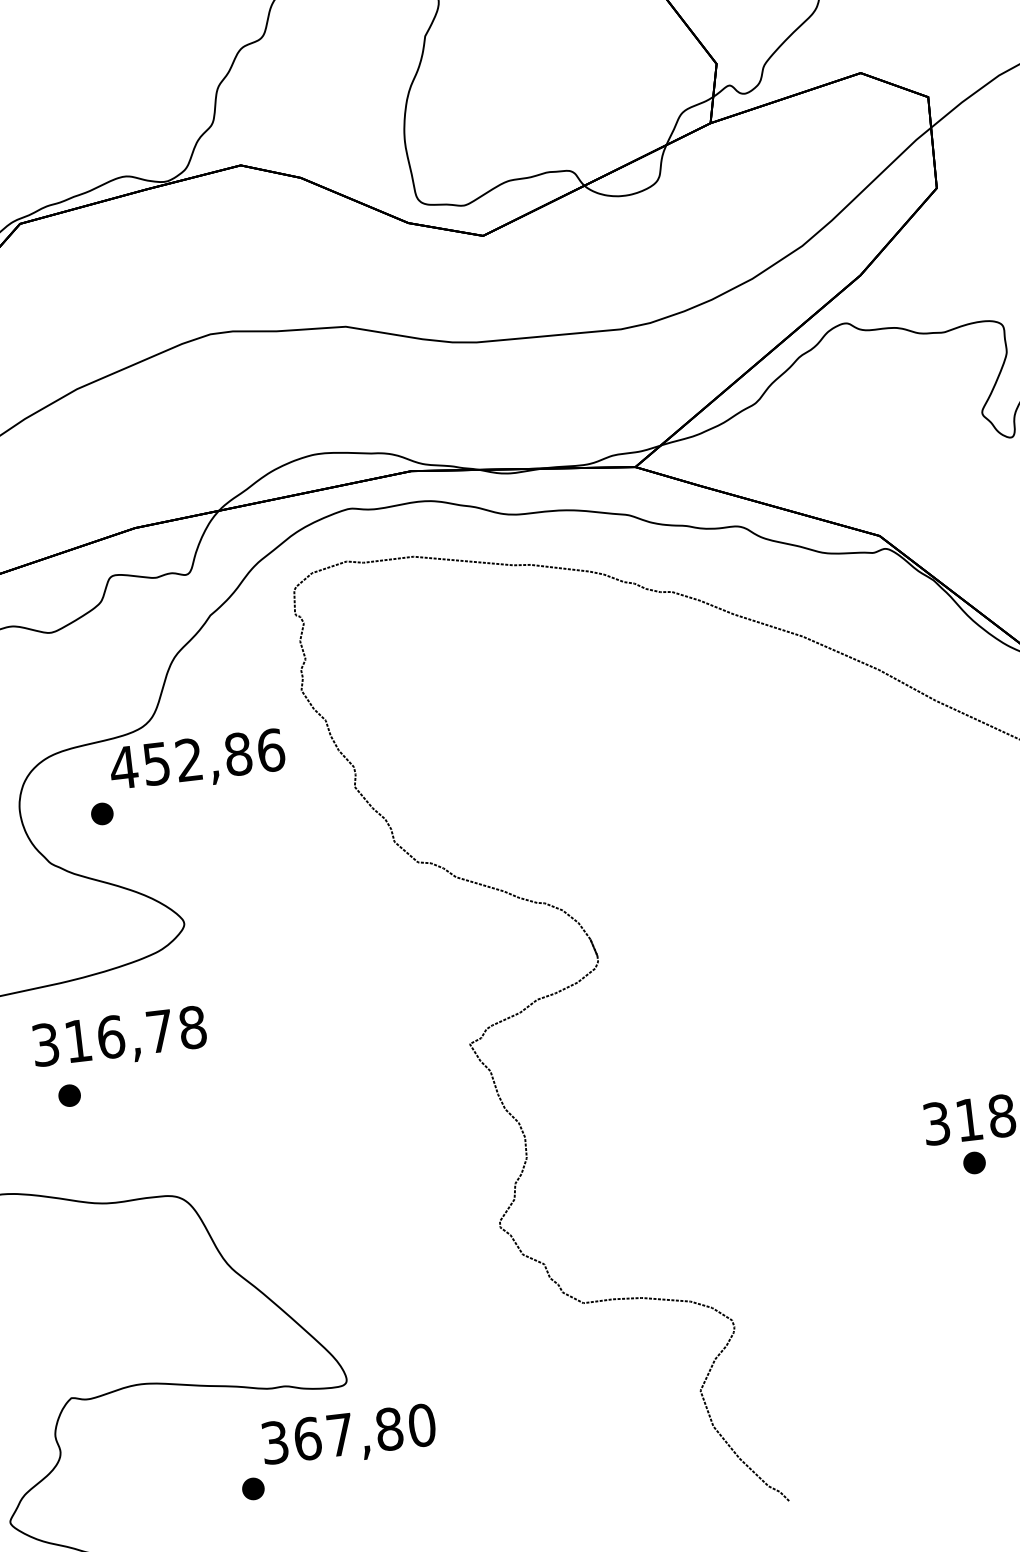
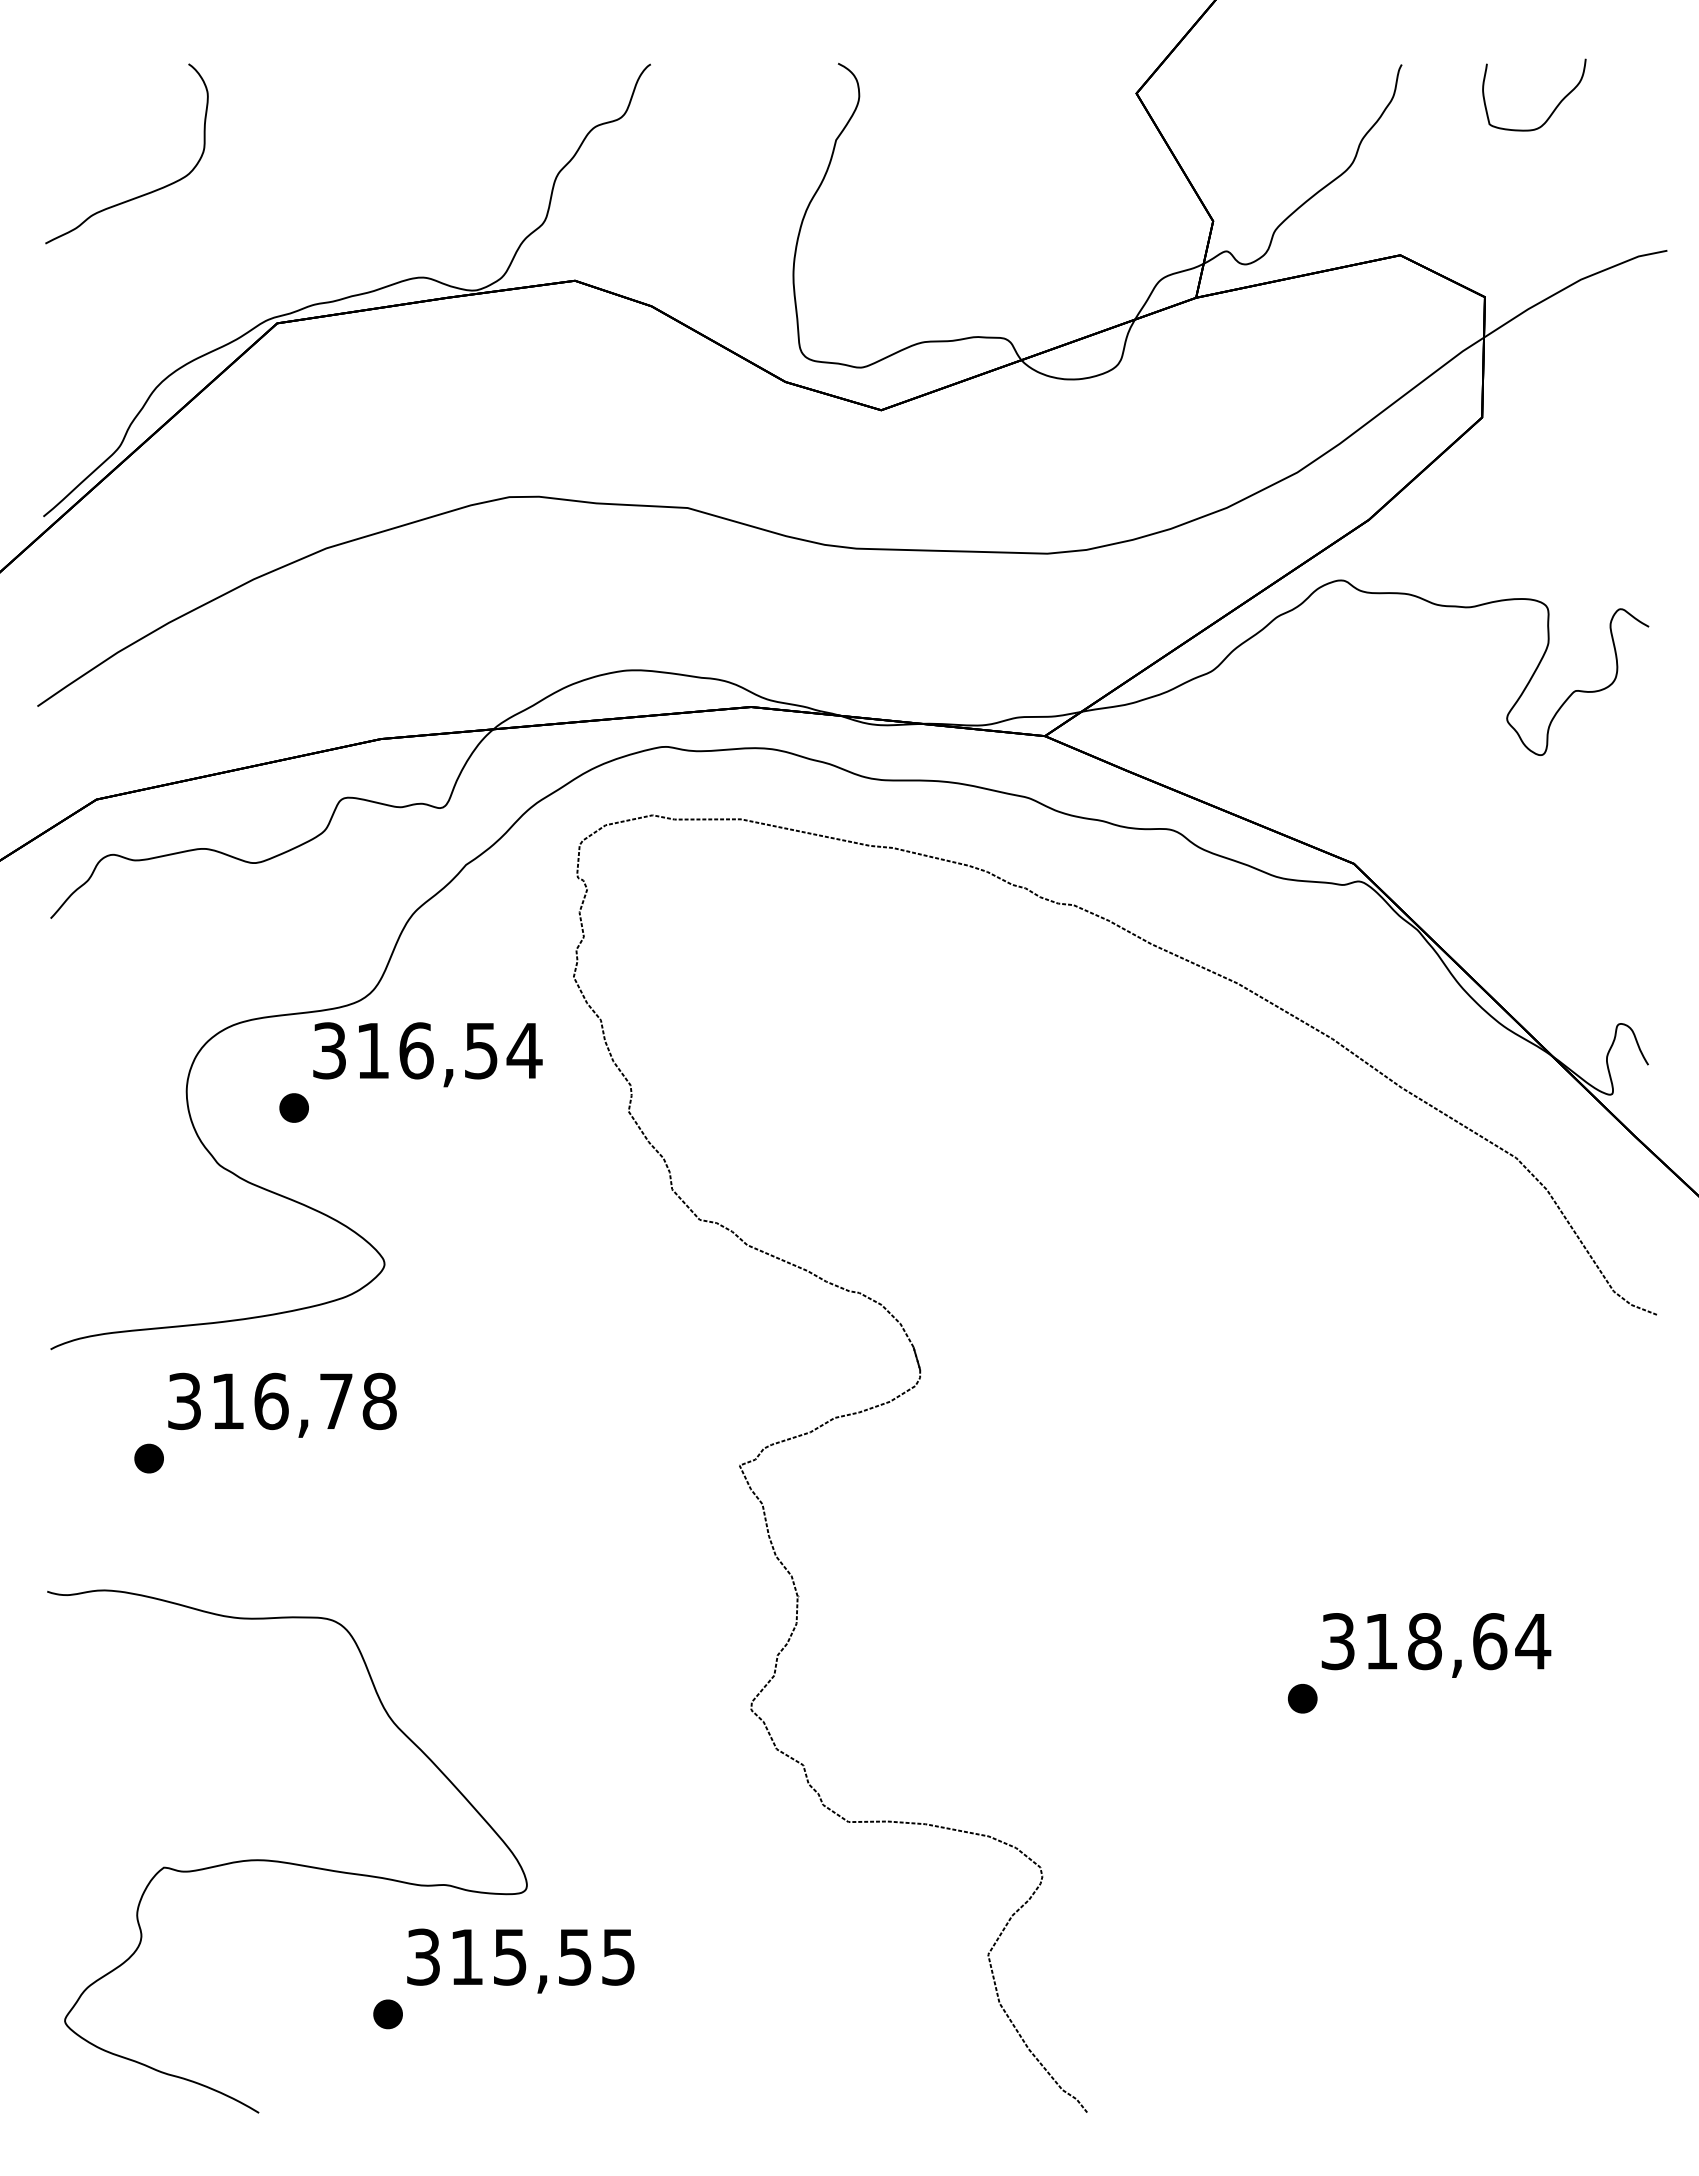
text: (196, 758) -> (426, 1050), 452,86 -> 316,54
part: (69, 1095) -> (148, 1458), moved
part: (974, 1162) -> (1302, 1698), moved
text: (364, 1431) -> (542, 1956), 367,80 -> 315,55

